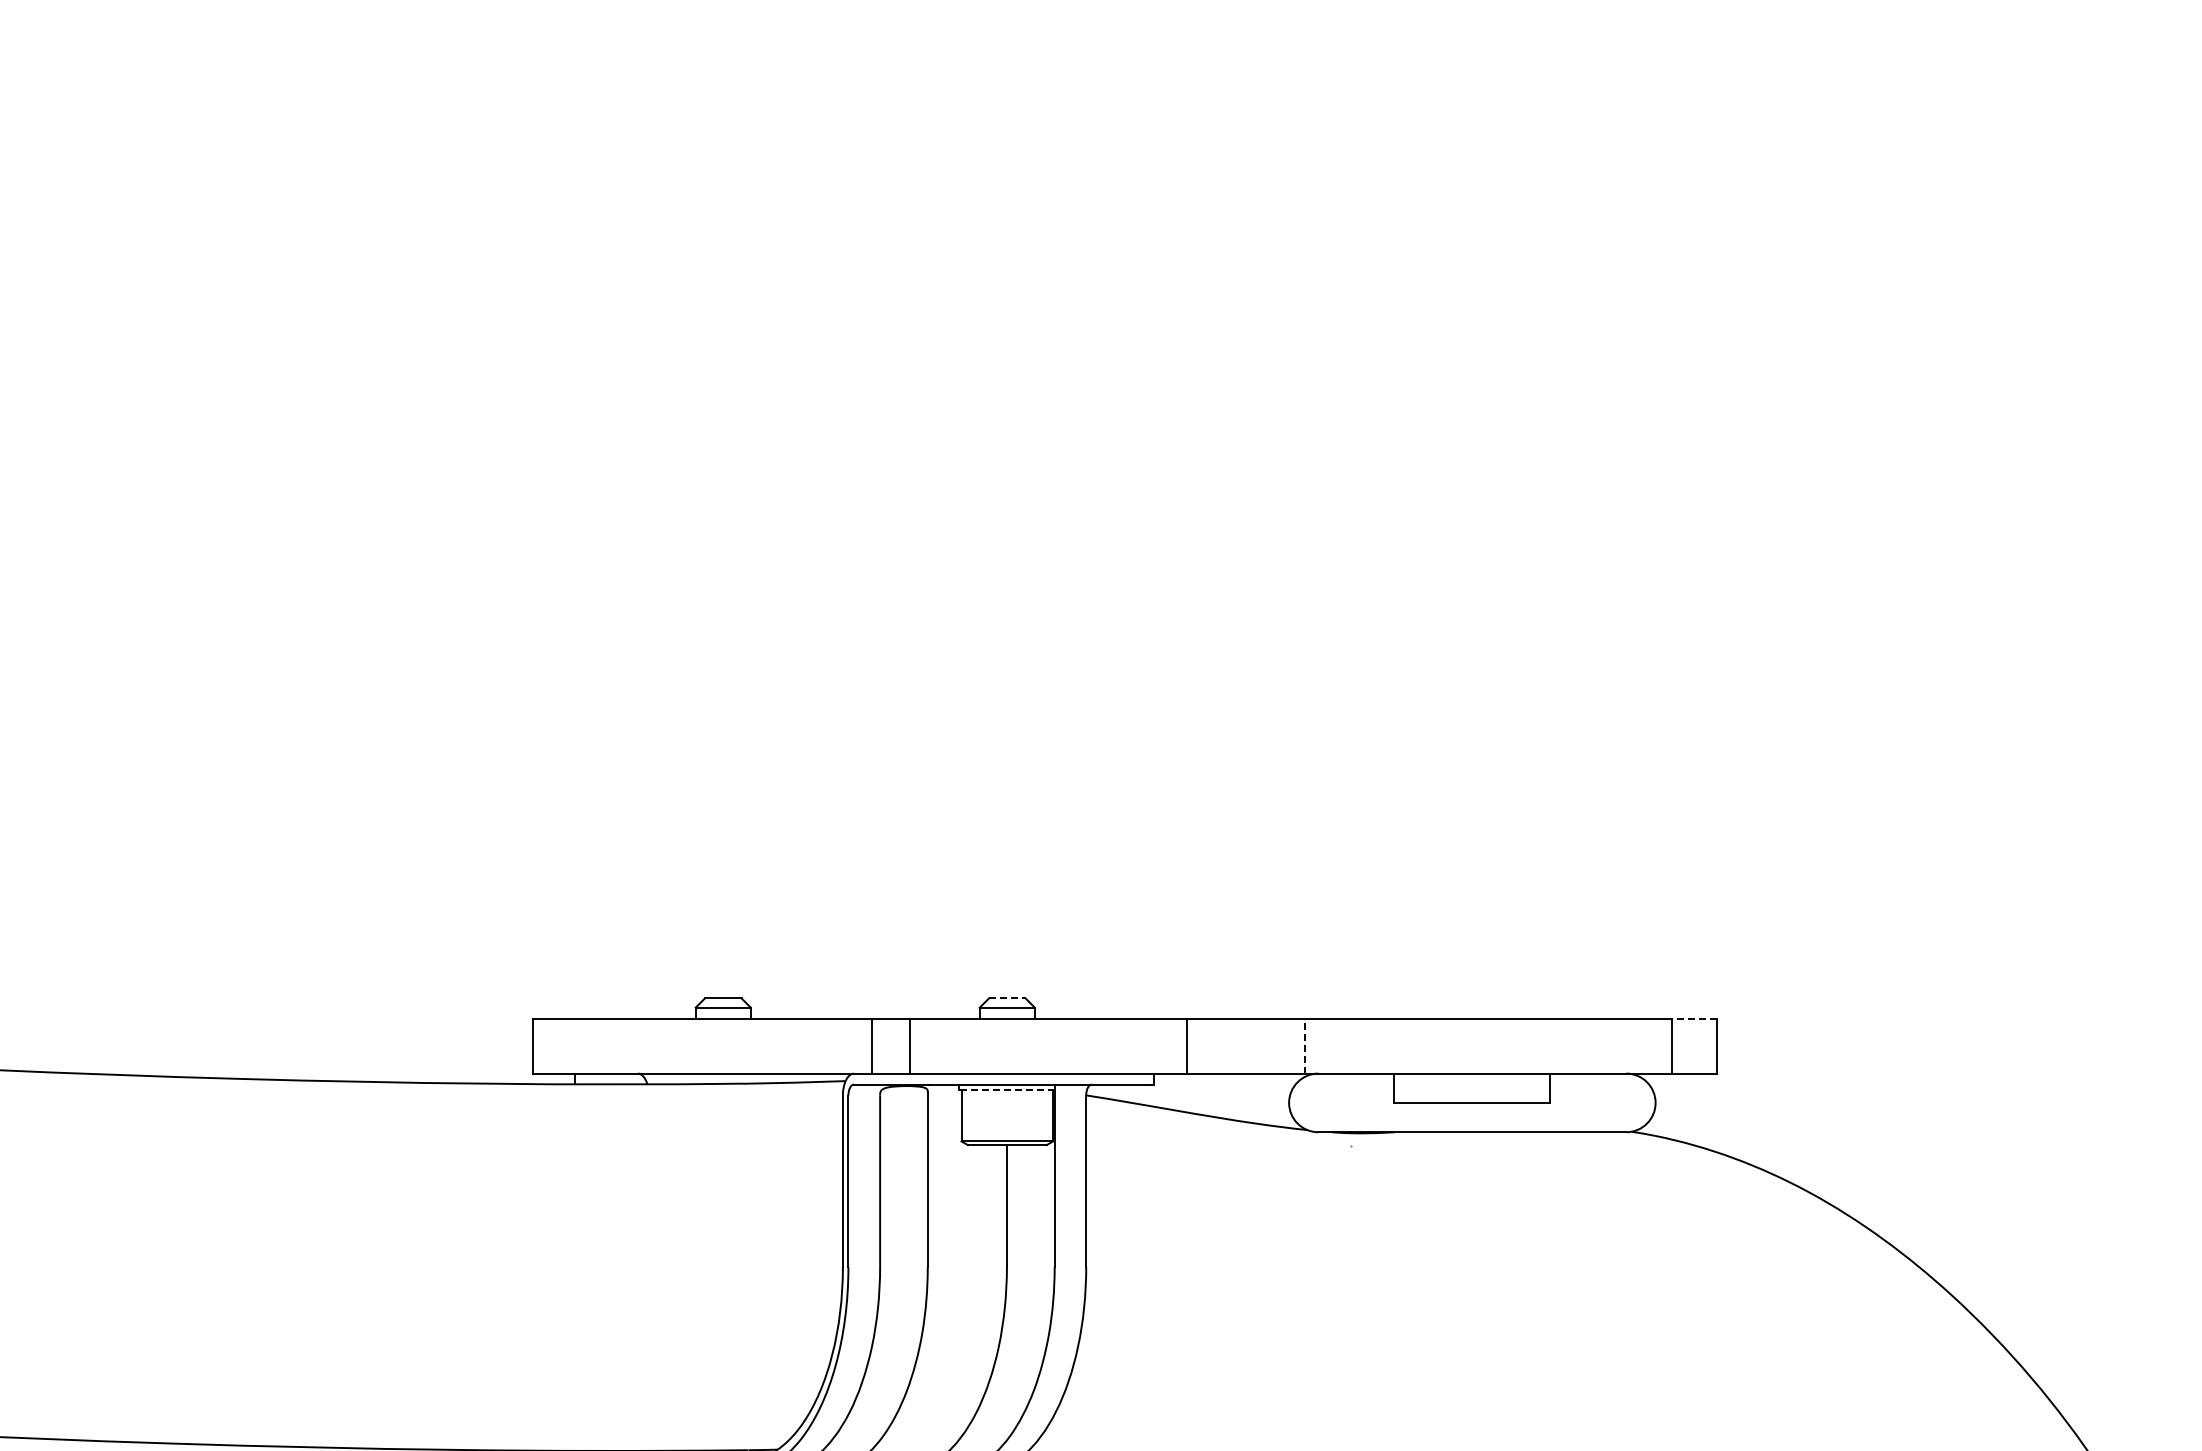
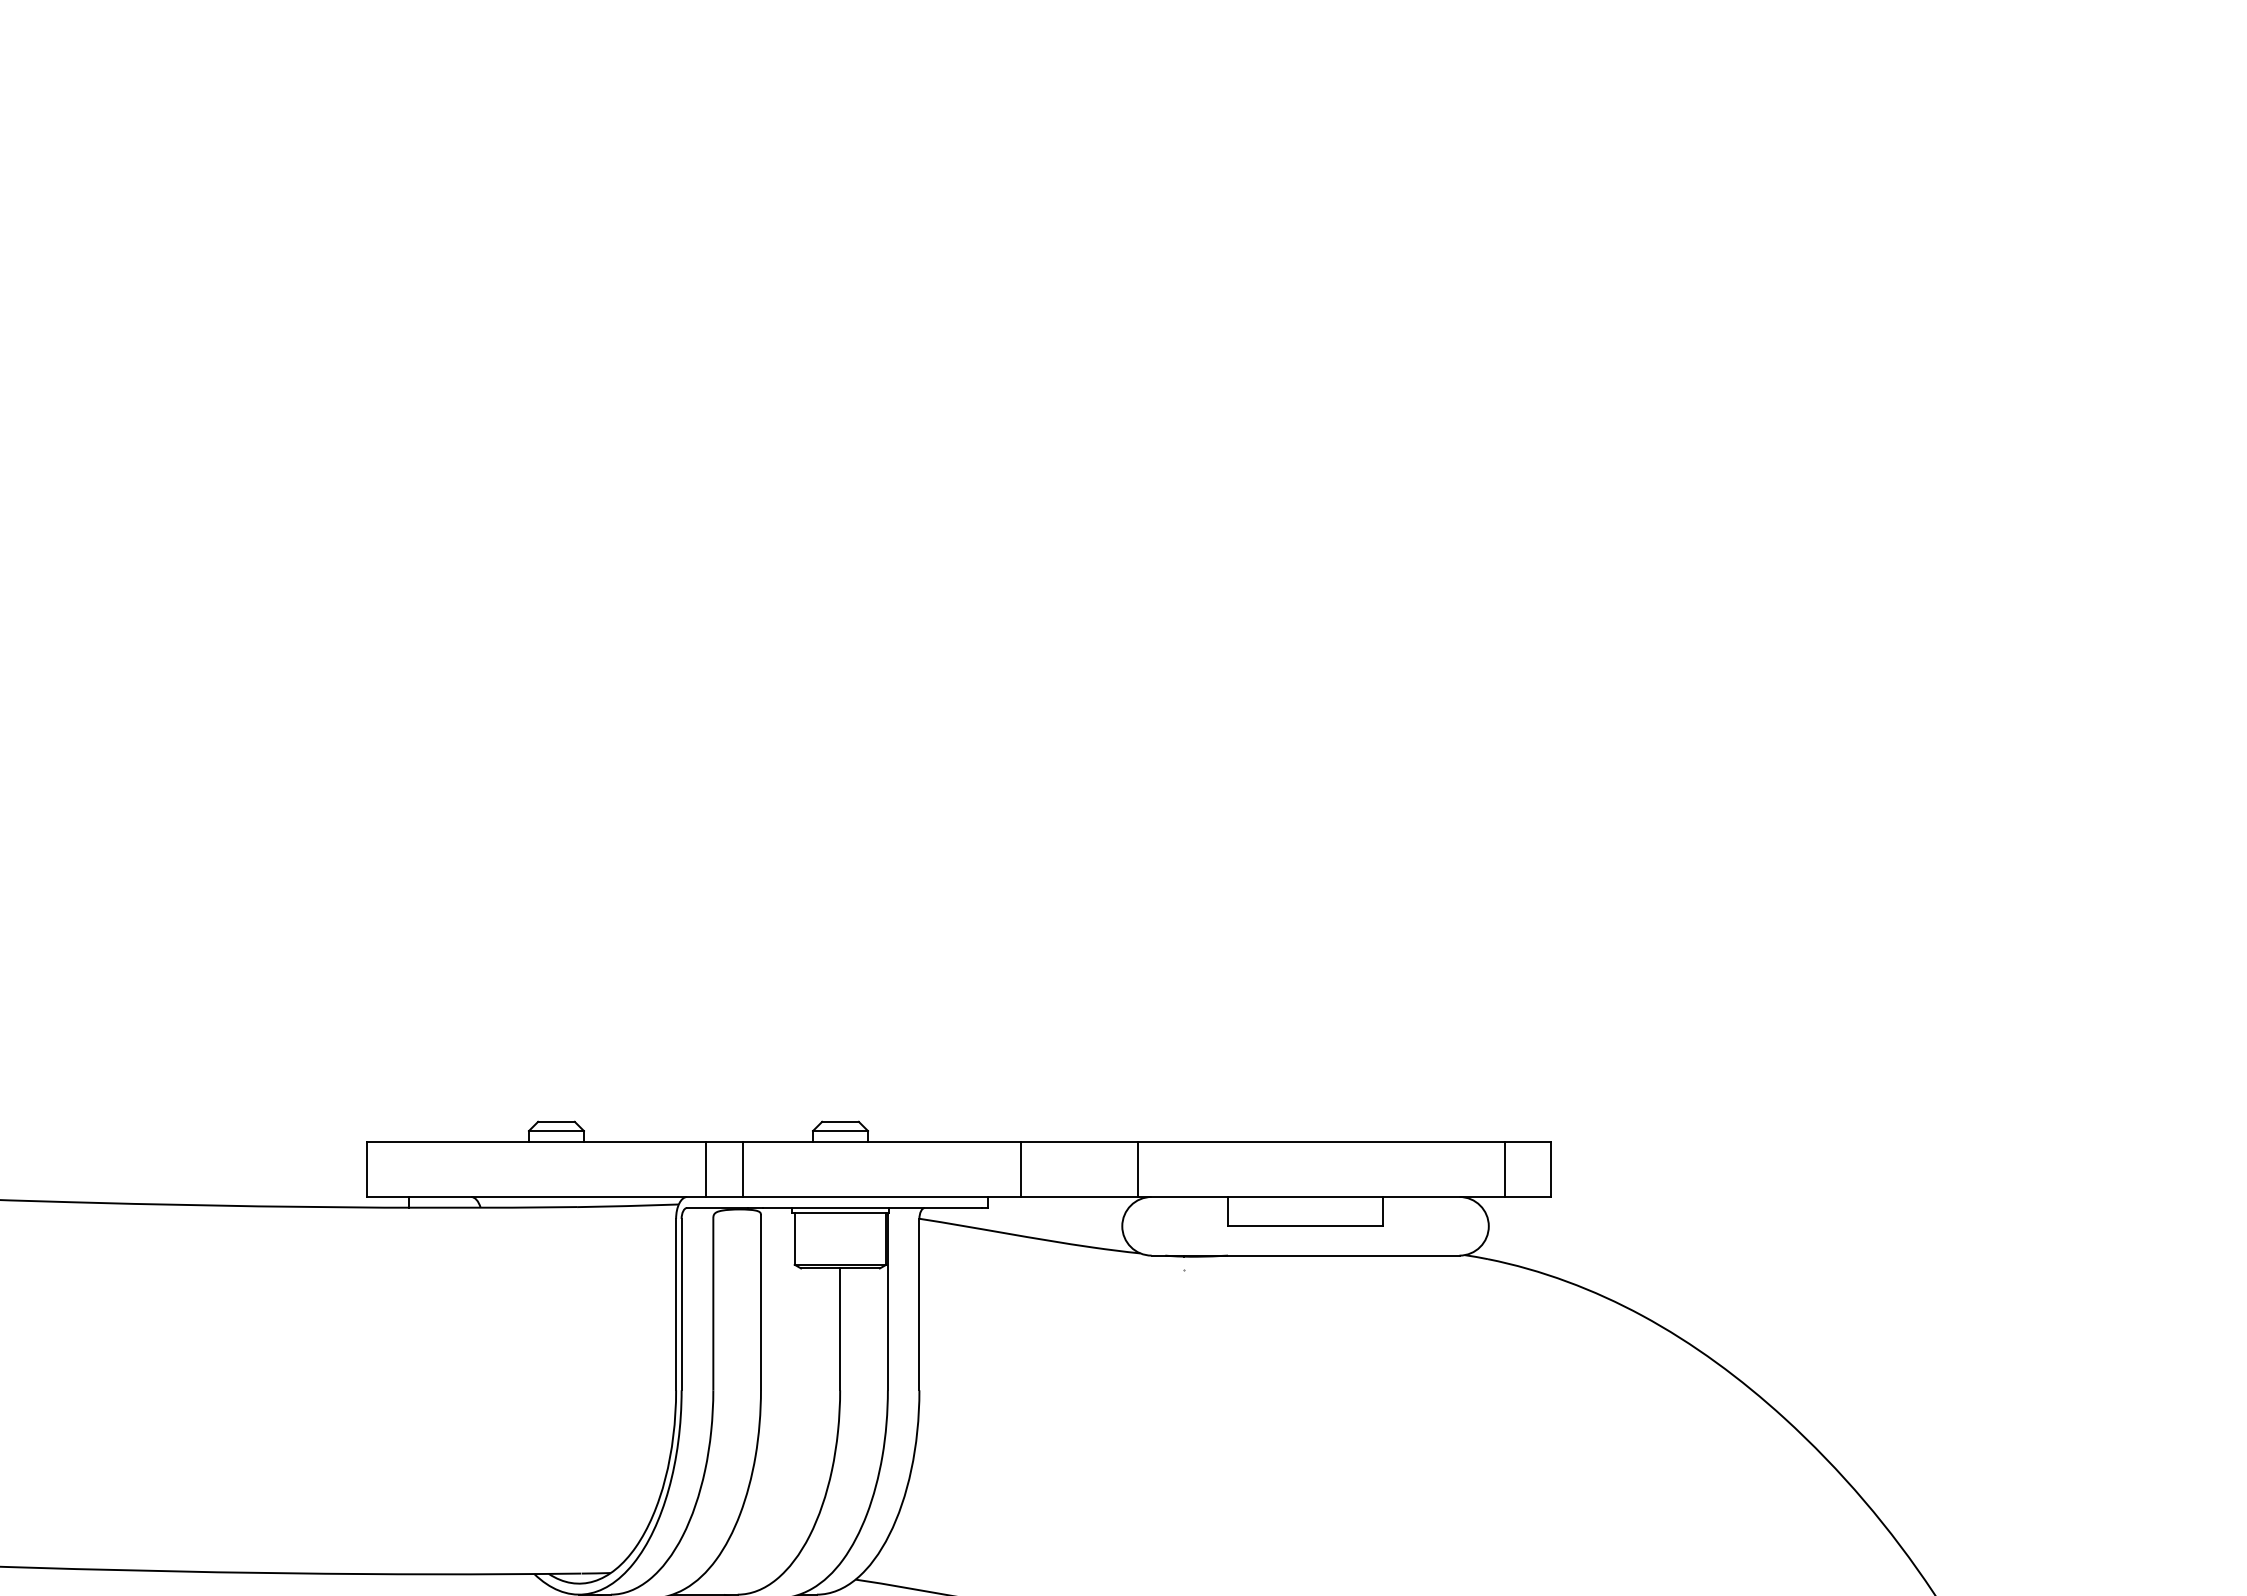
line: (1008, 998) -> (841, 1121), dashed -> solid
line: (1694, 1019) -> (1527, 1142), dashed -> solid
line: (1305, 1045) -> (1138, 1168), dashed -> solid
line: (1007, 1090) -> (840, 1213), dashed -> solid

